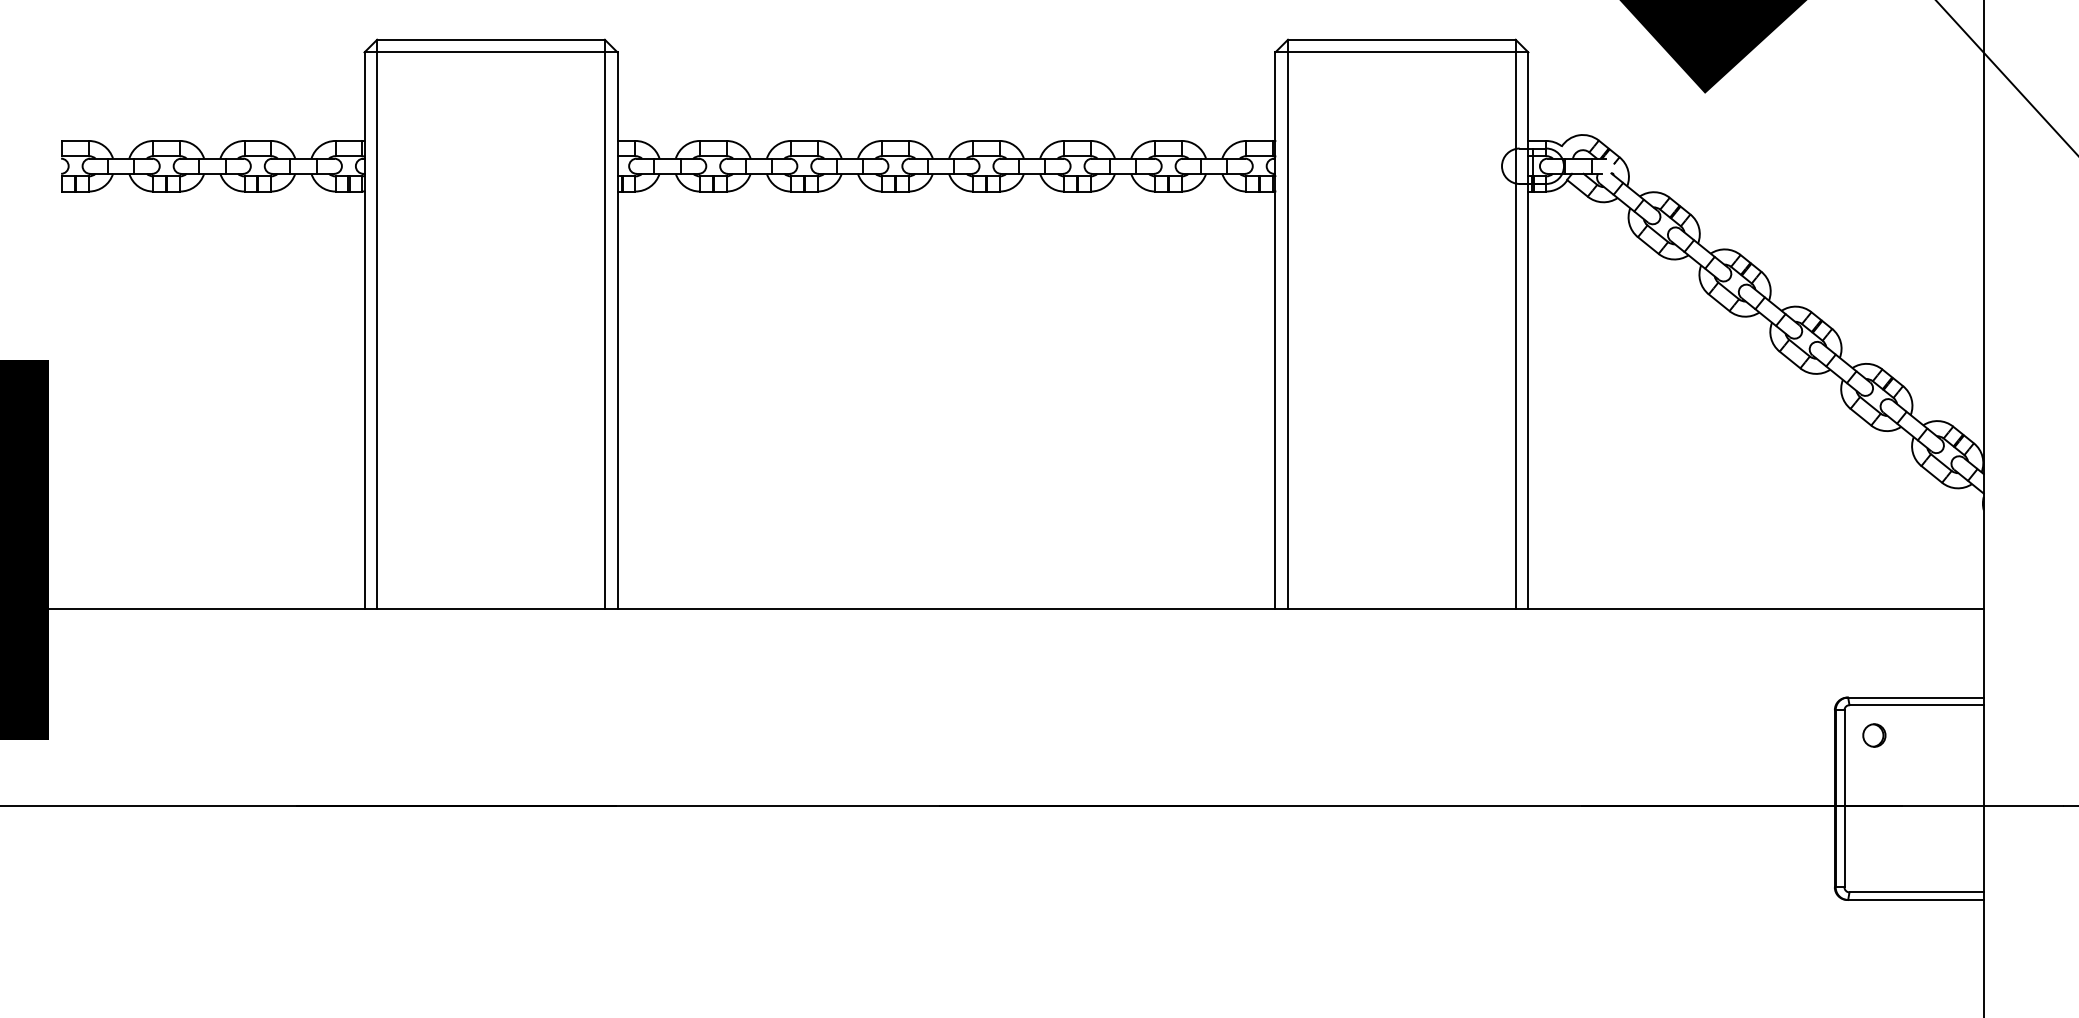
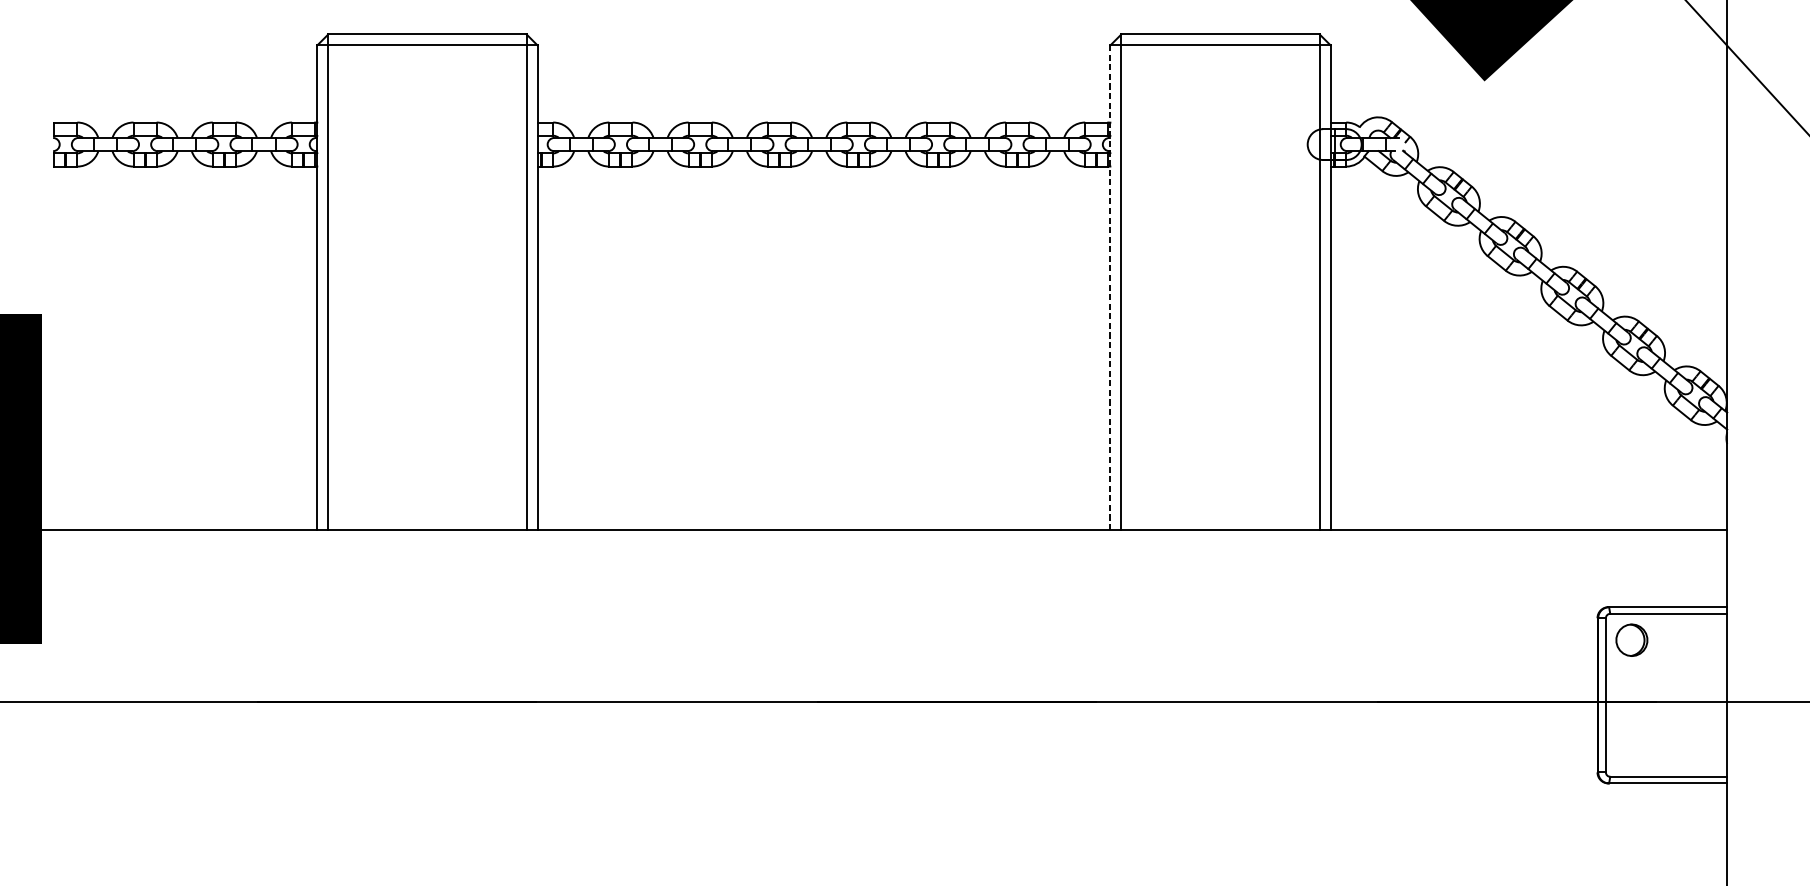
line: (1275, 330) -> (1110, 287), solid -> dashed
part: (1874, 735) -> (1632, 640), size x1.6

